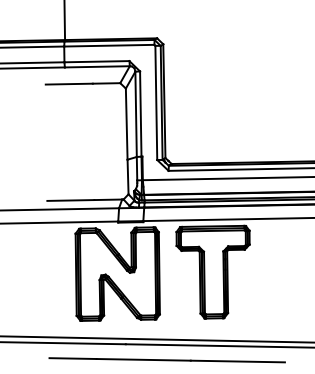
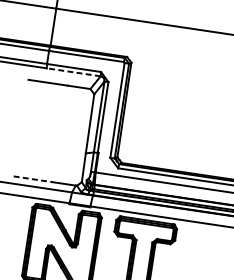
line: (96, 66) -> (73, 71), solid -> dashed
line: (70, 200) -> (32, 179), solid -> dashed

